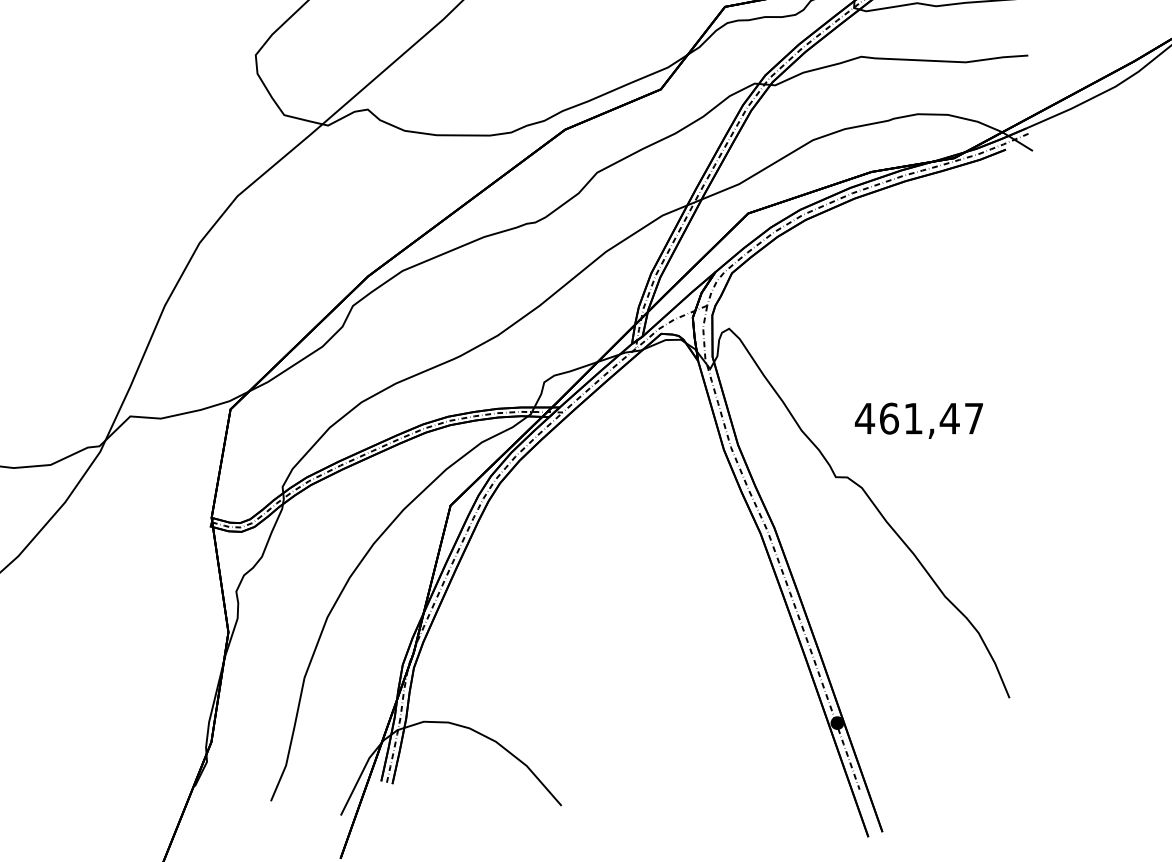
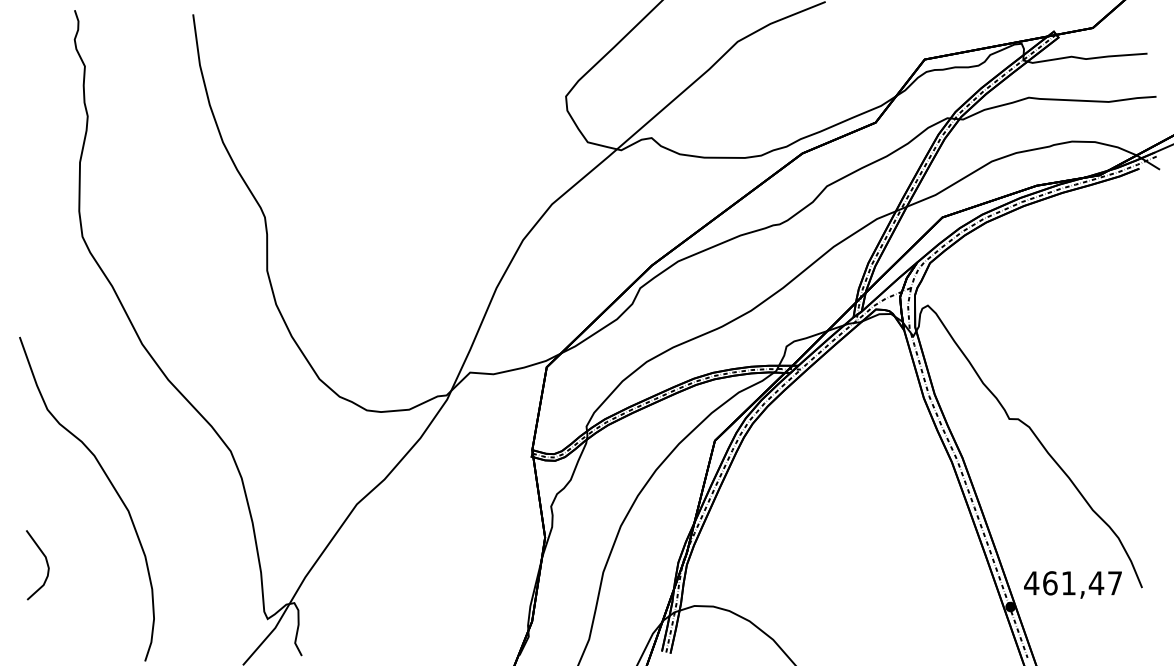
text: (918, 420) -> (1072, 584), moved

